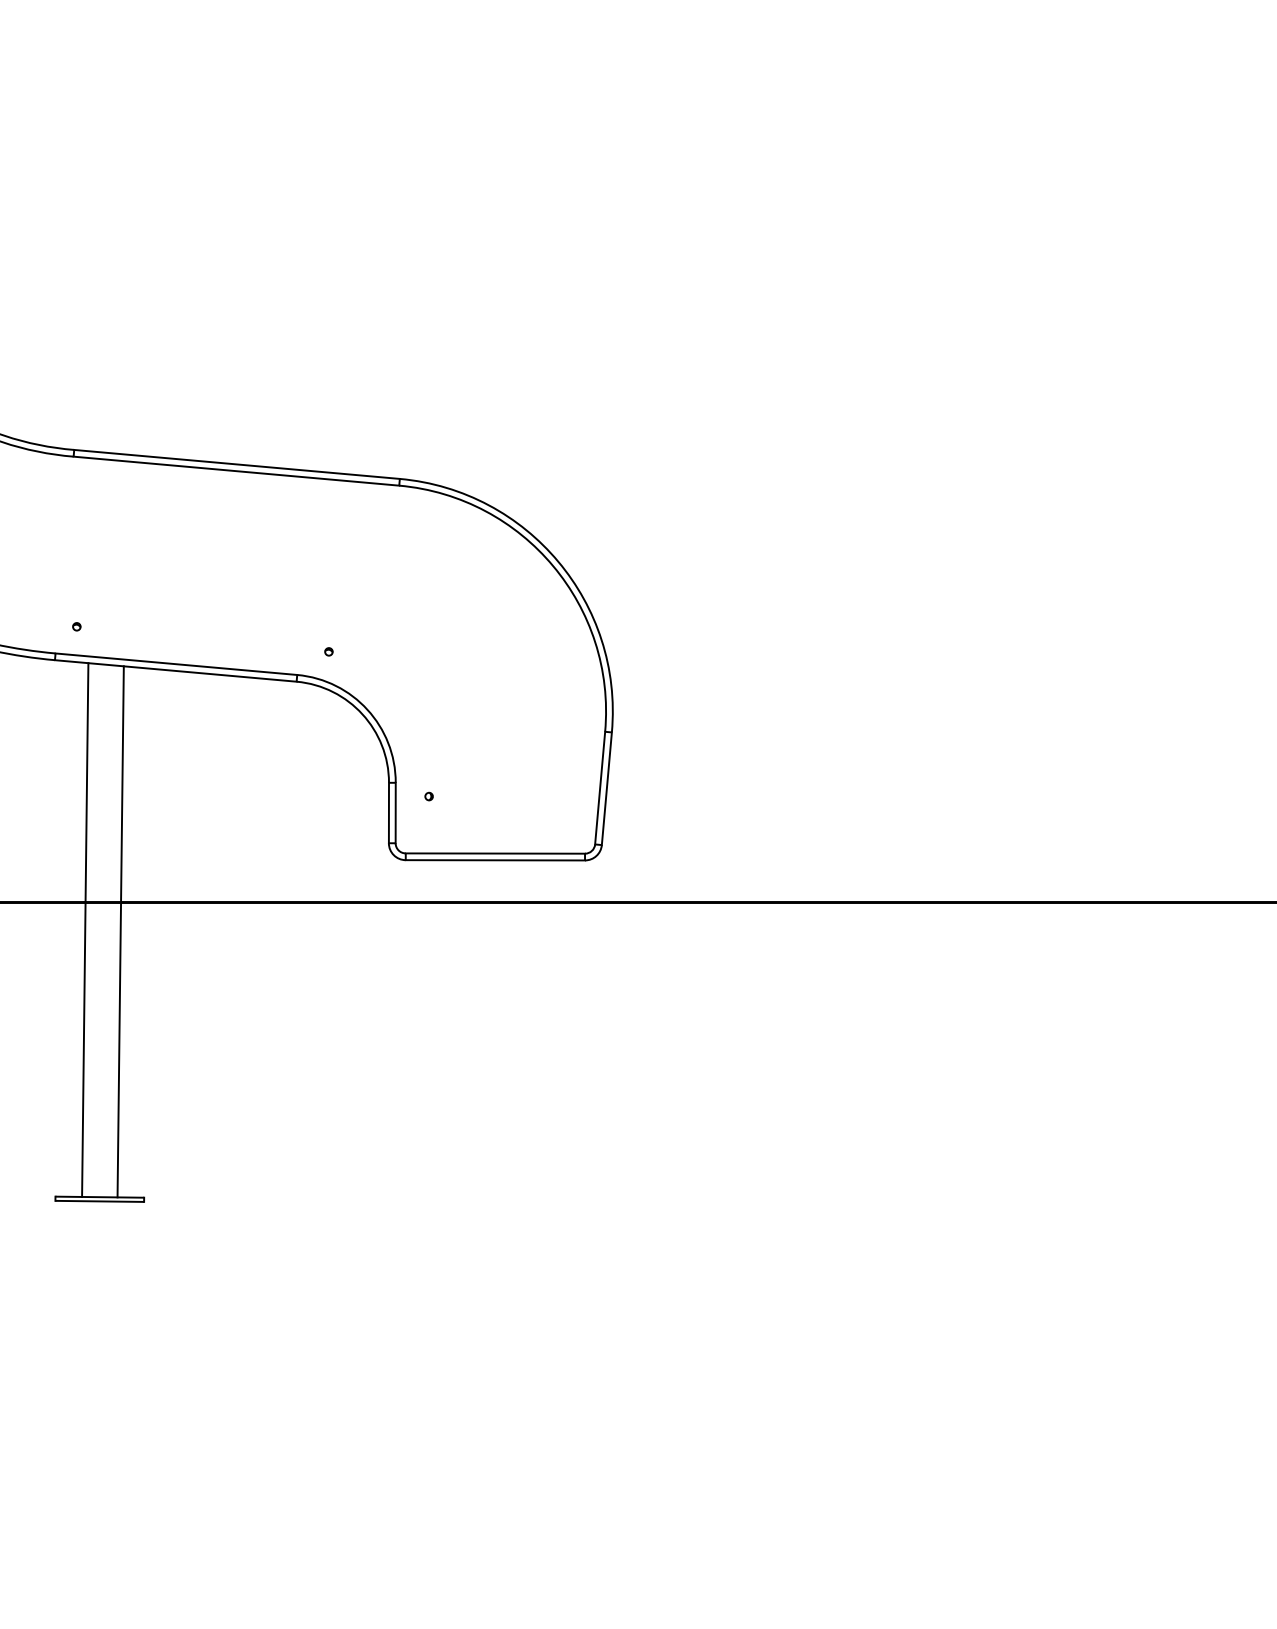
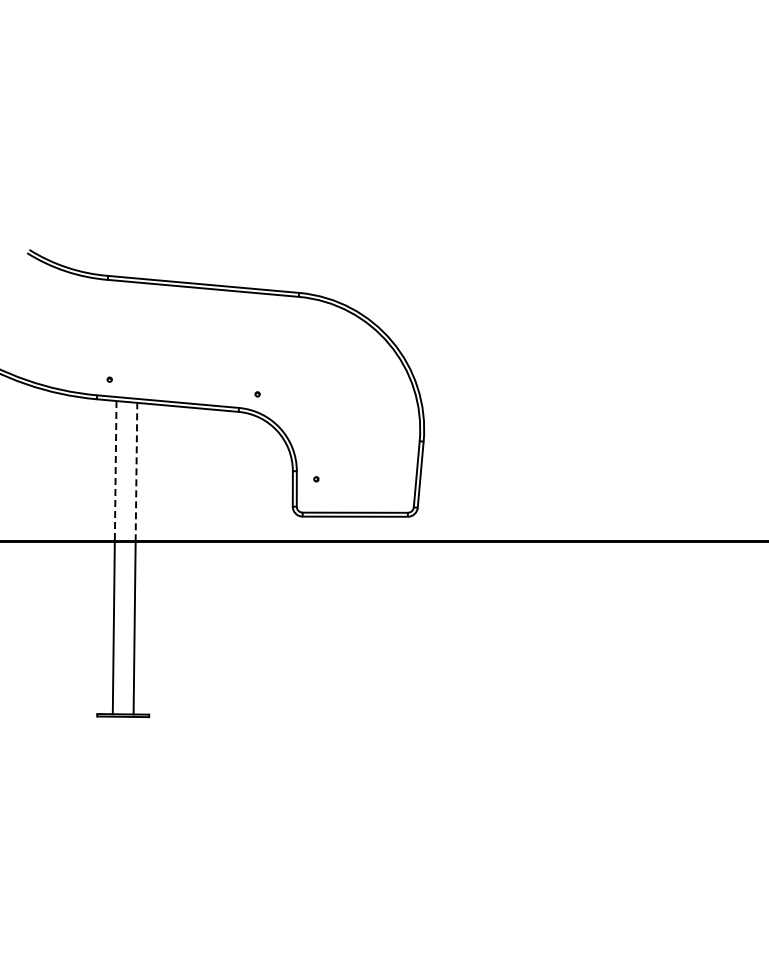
line: (86, 783) -> (115, 471), solid -> dashed
line: (122, 783) -> (136, 471), solid -> dashed

